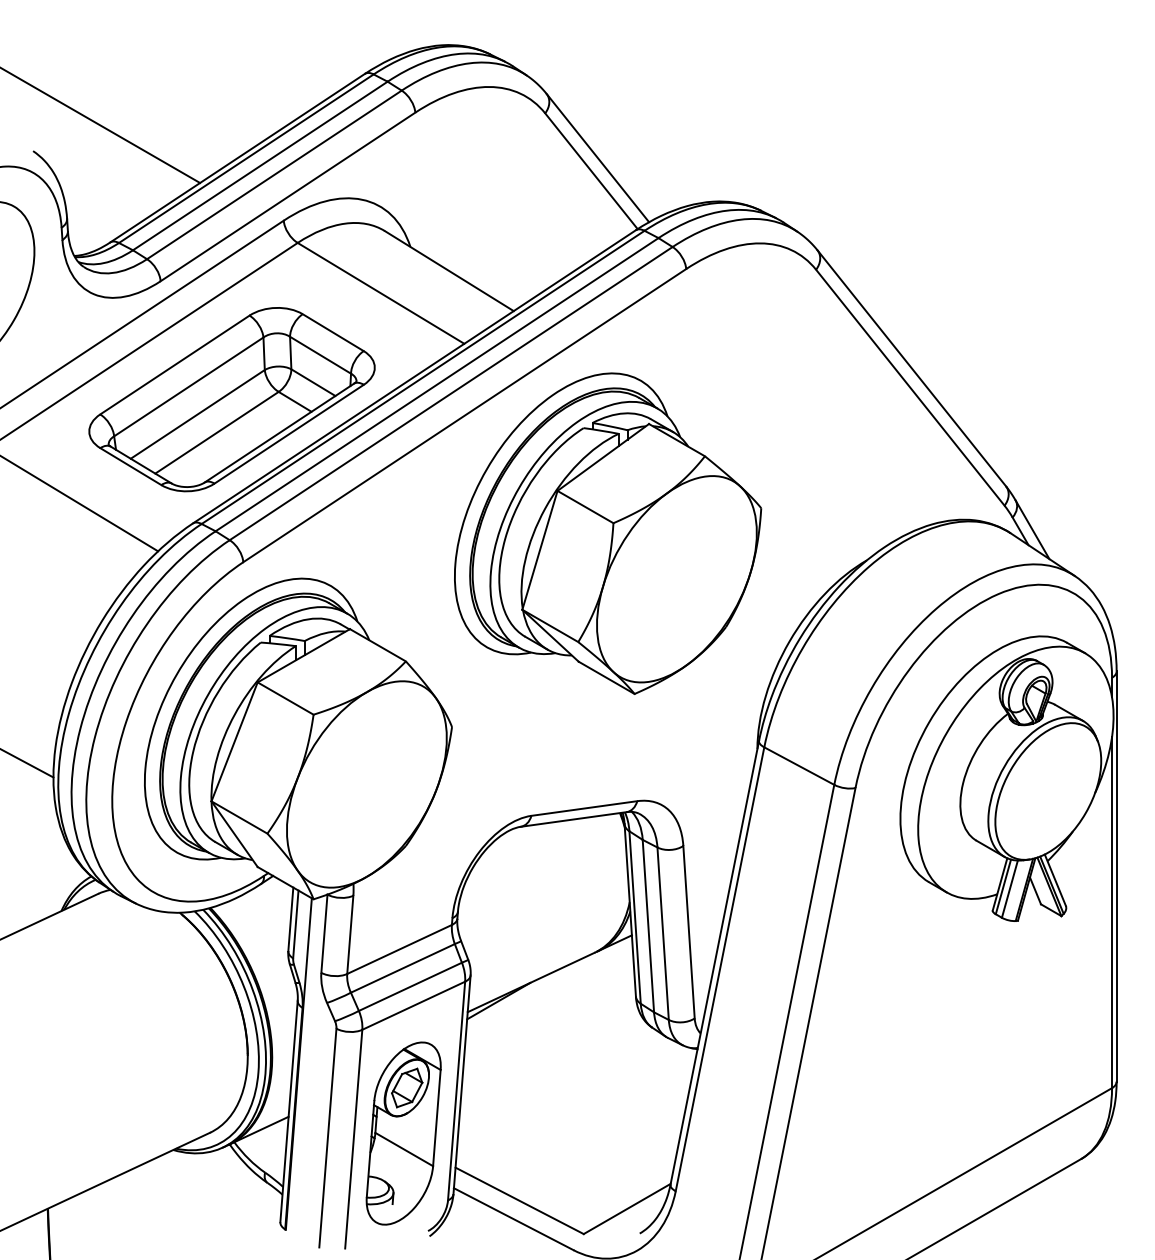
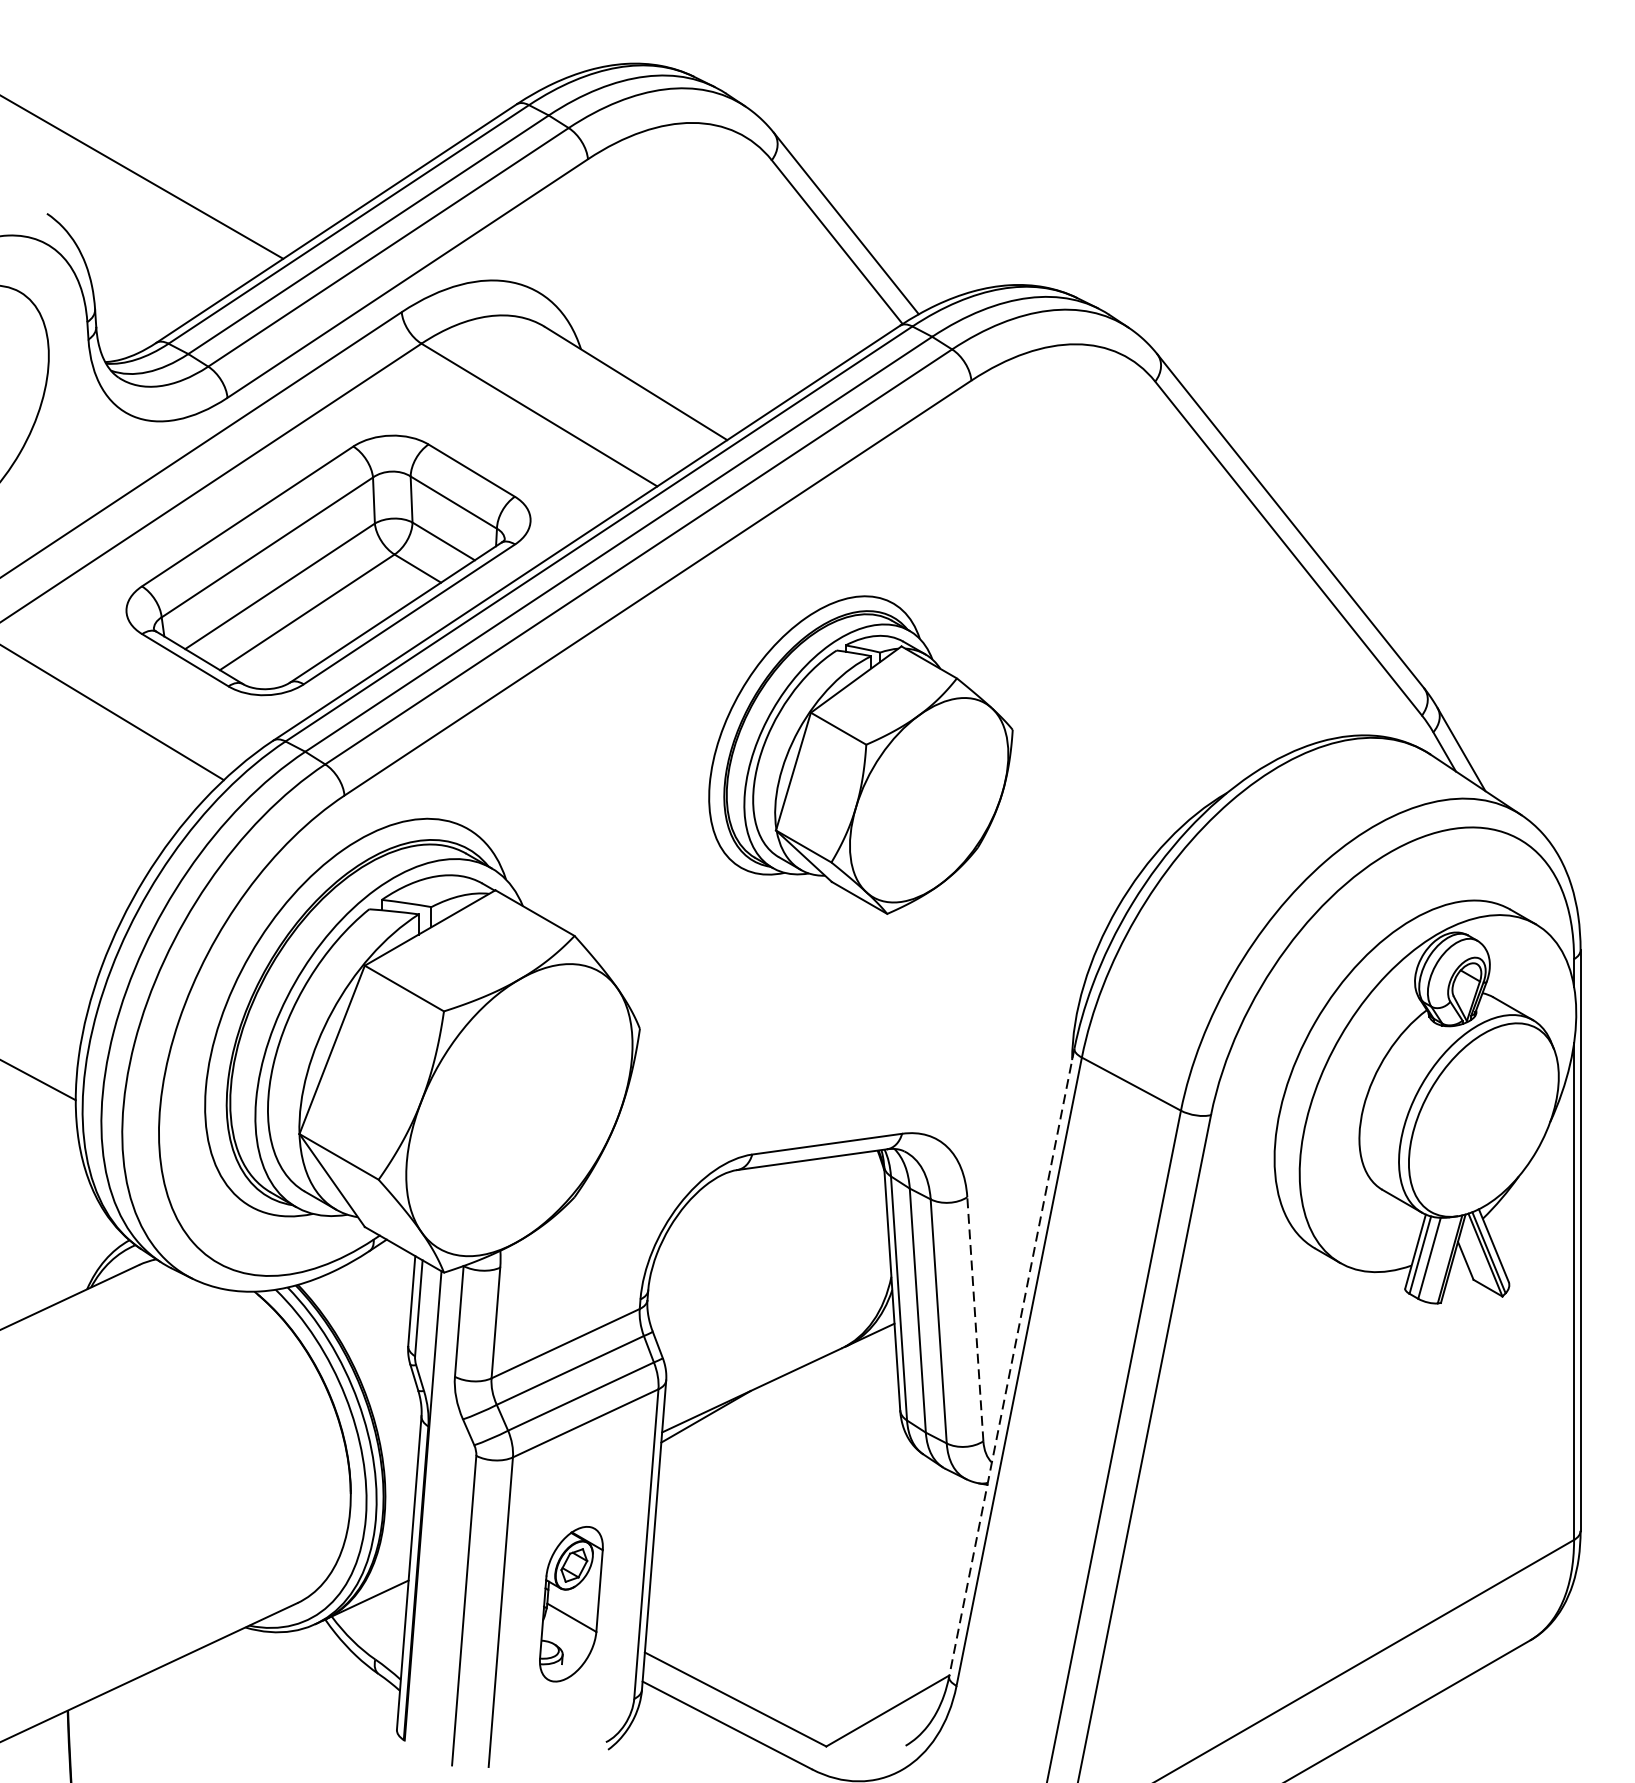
part: (608, 533) -> (861, 754), size x0.7
line: (689, 931) -> (976, 1318), solid -> dashed
line: (714, 963) -> (1011, 1363), solid -> dashed
part: (403, 1133) -> (571, 1604), size x0.6

